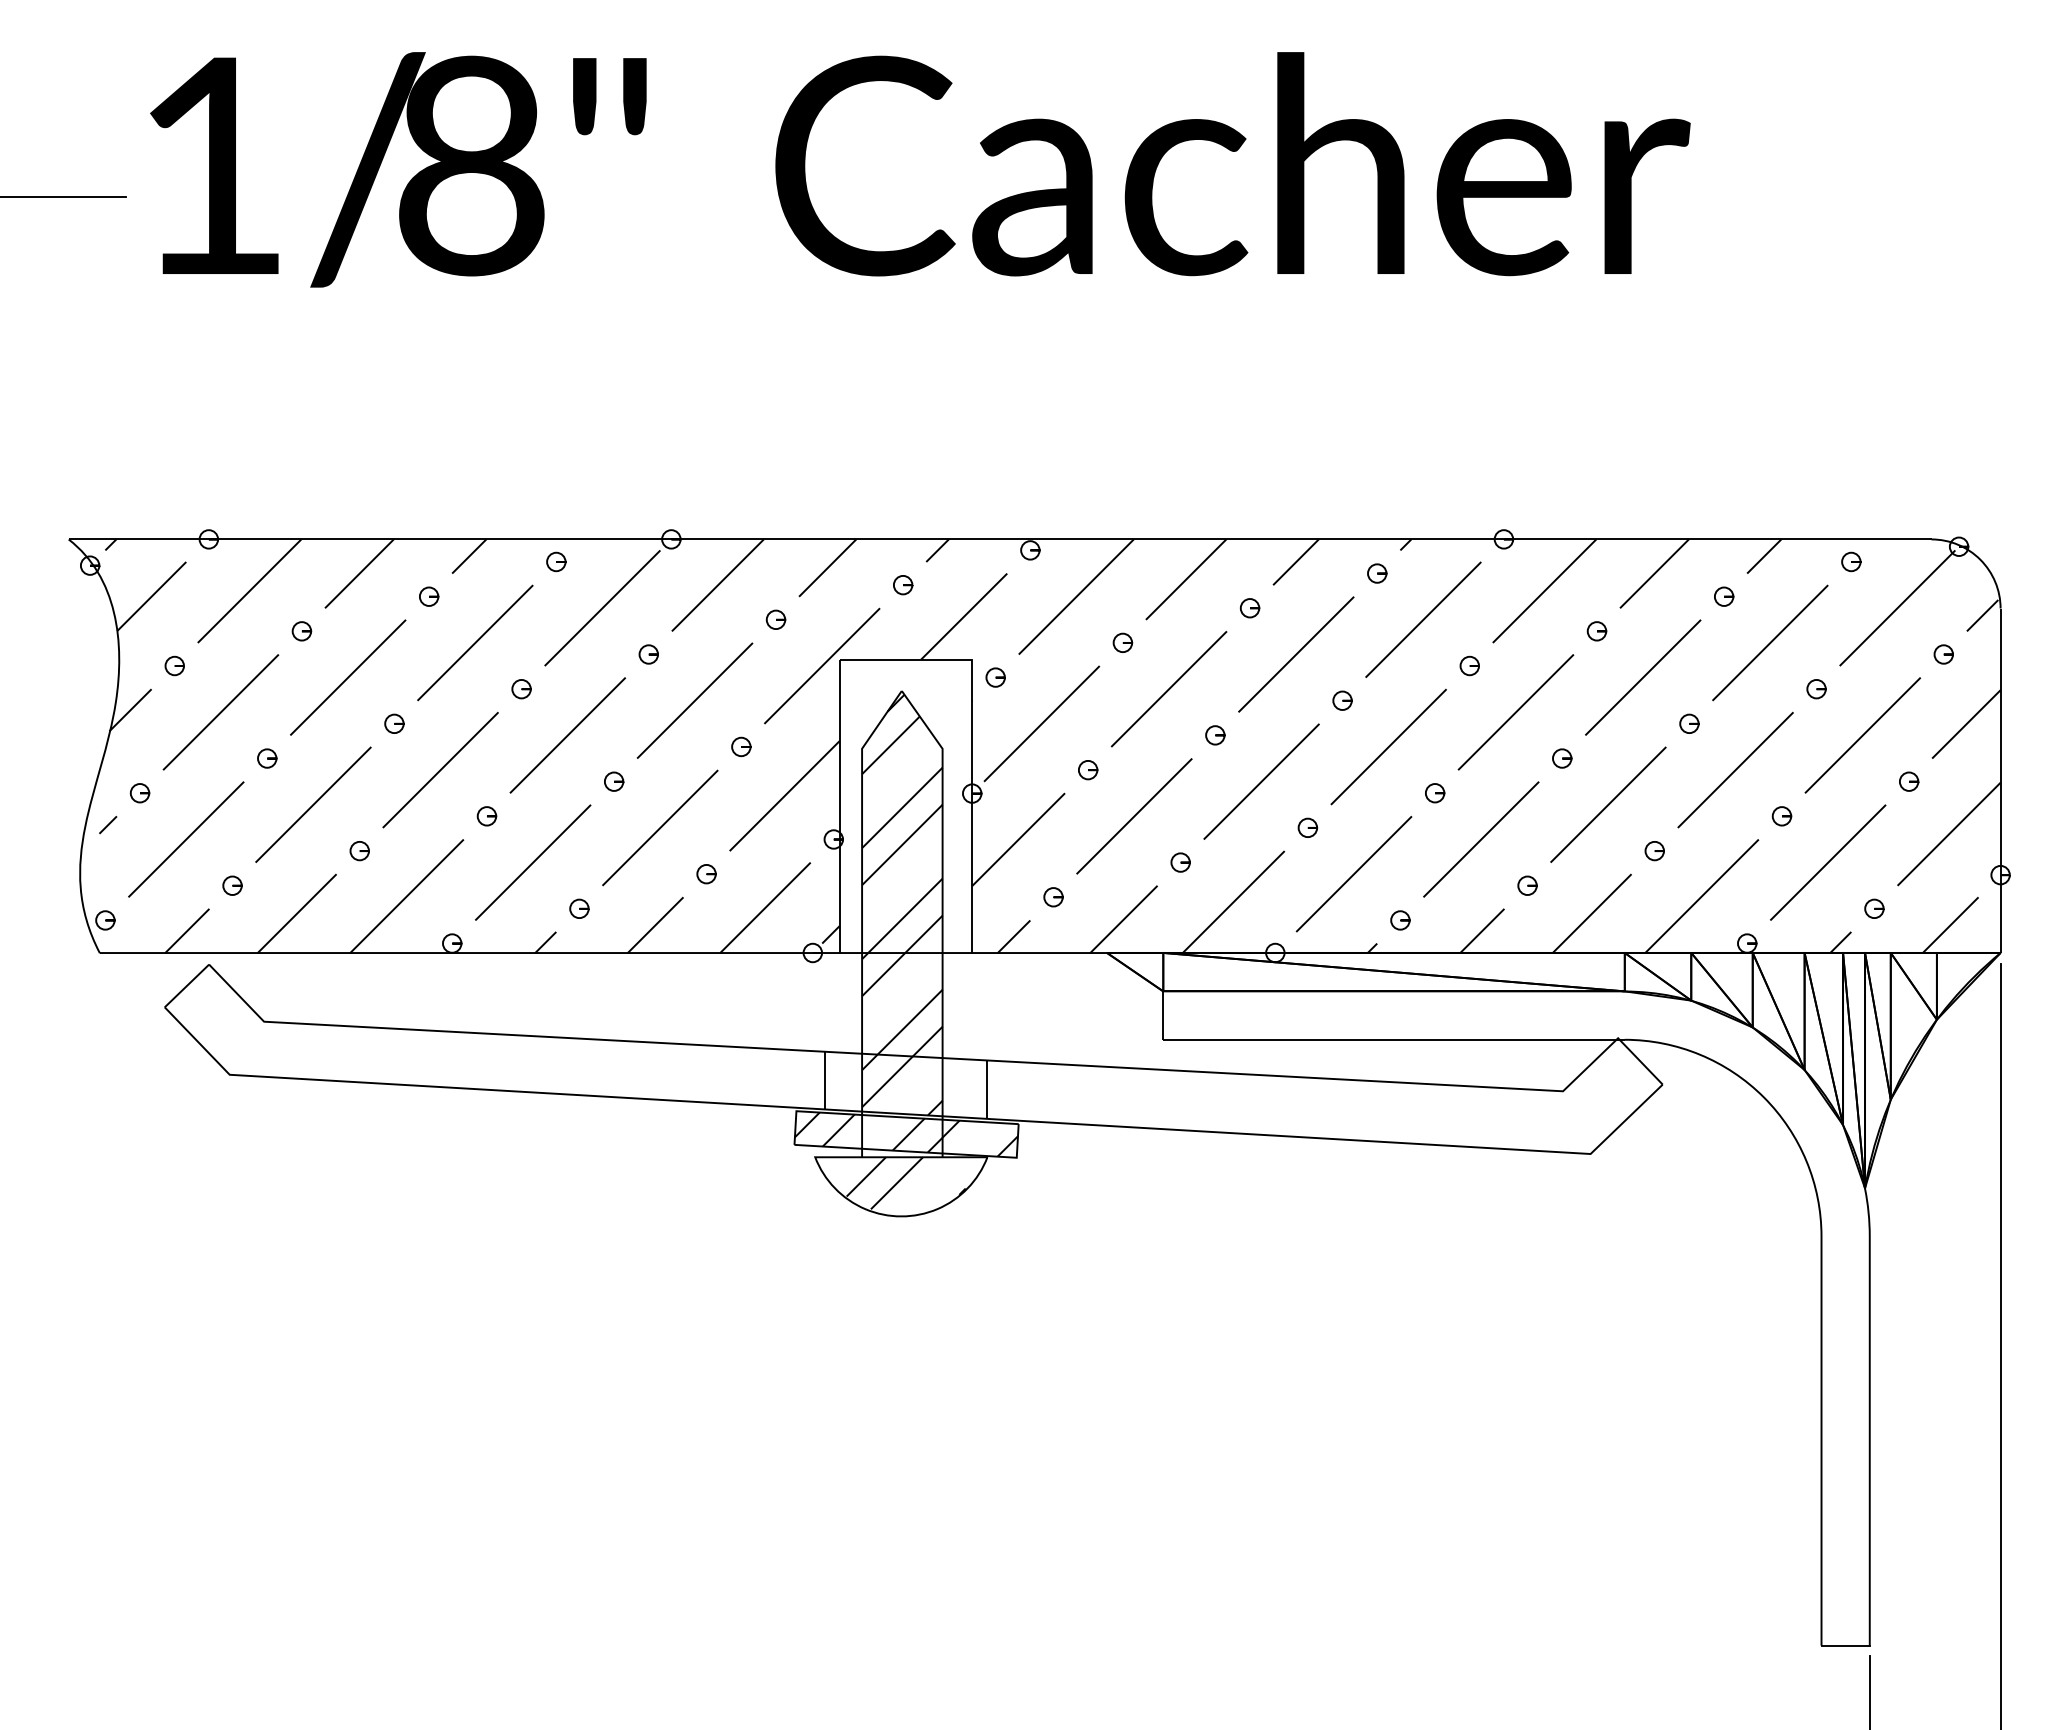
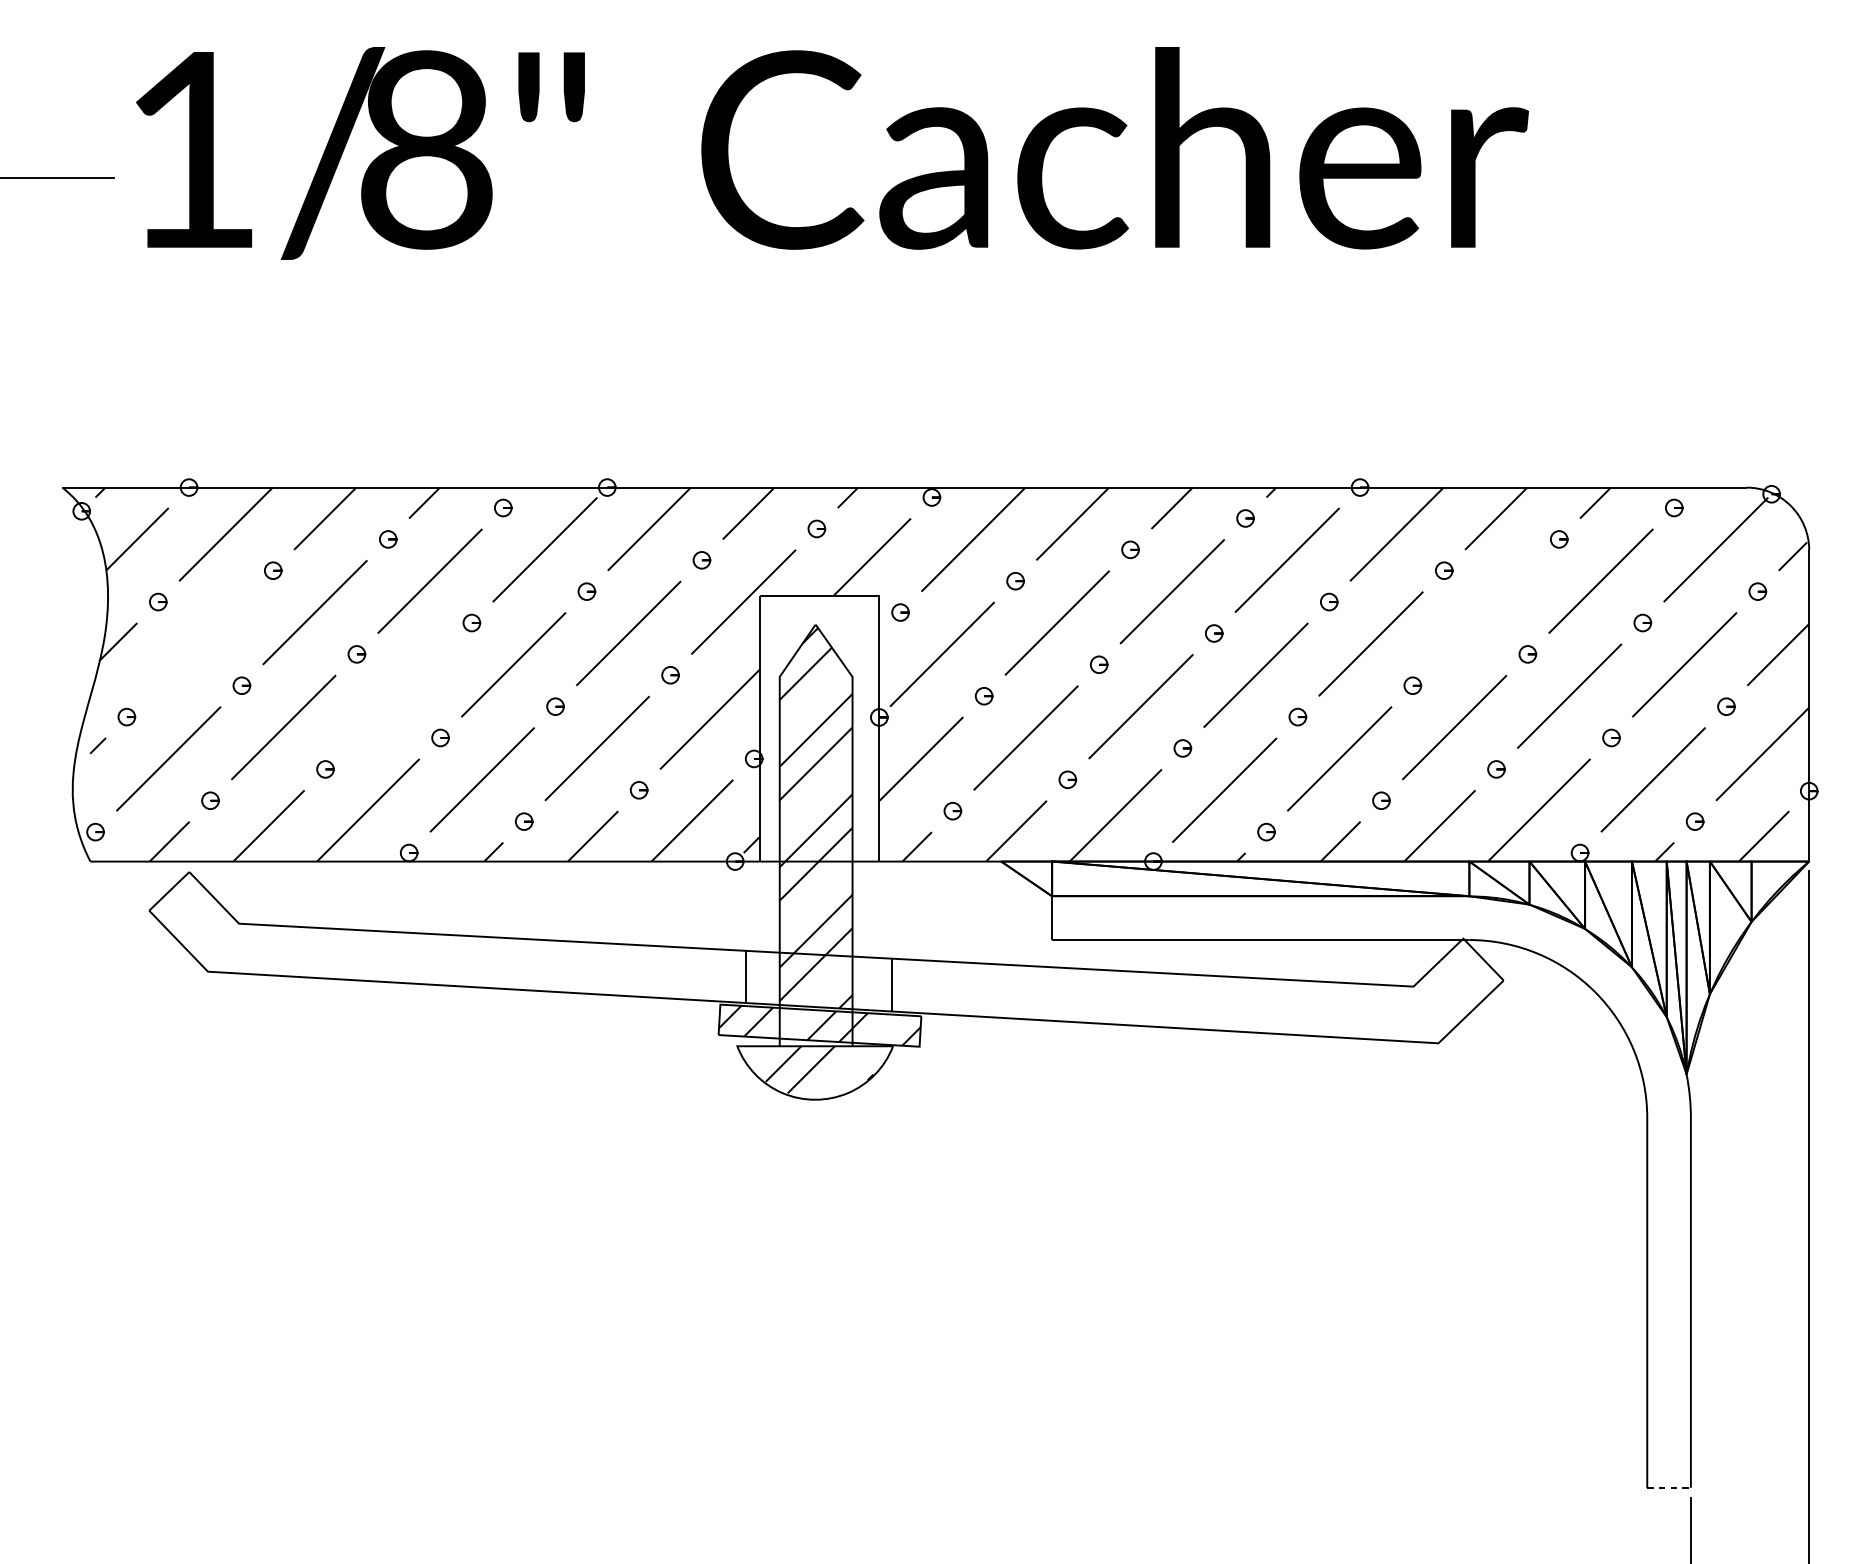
line: (1643, 677) -> (1486, 612), removed
line: (220, 712) -> (199, 644), removed
line: (440, 769) -> (398, 695), removed
line: (1846, 1645) -> (1669, 1487), solid -> dashed

